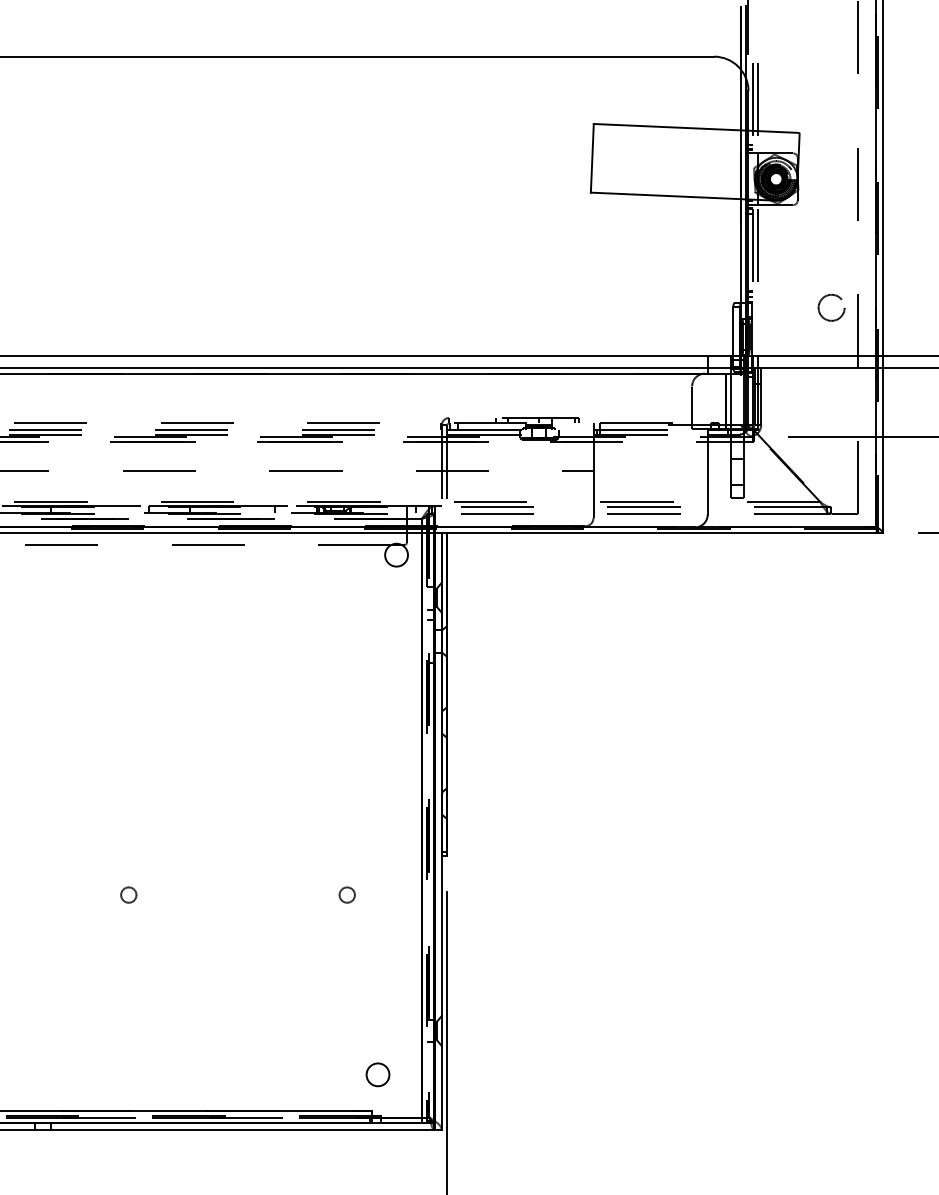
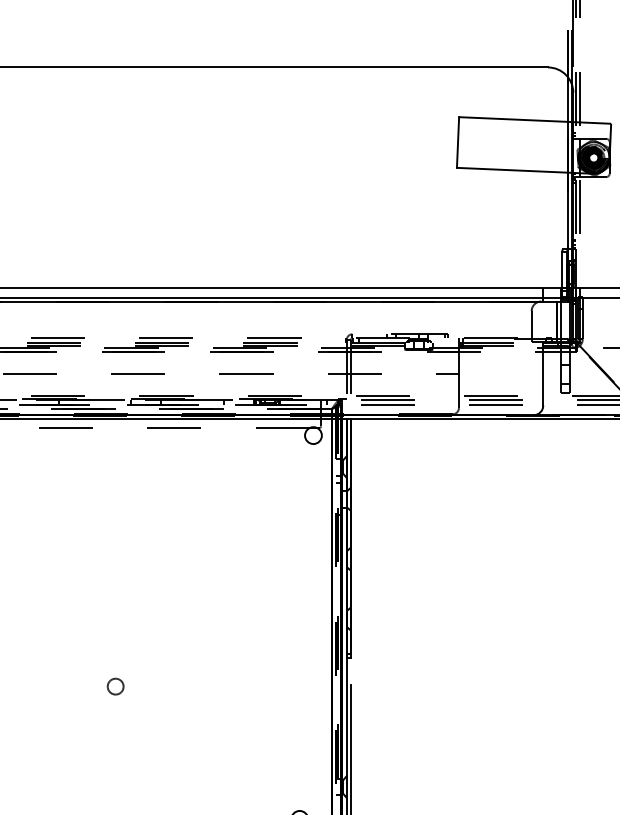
circle: (128, 894) -> (115, 686), size x1.4
circle: (346, 894) -> (276, 686), removed

